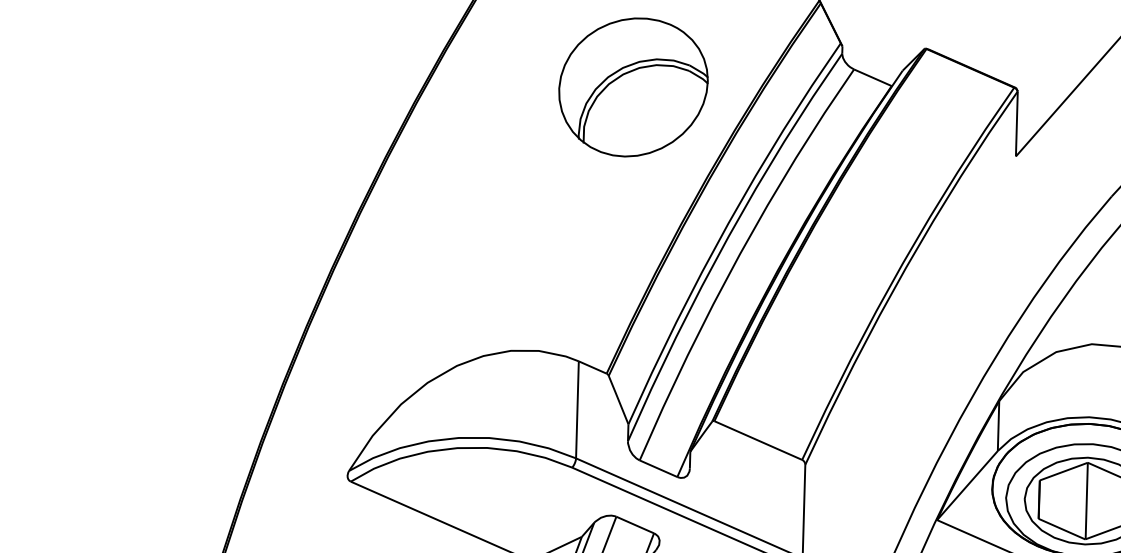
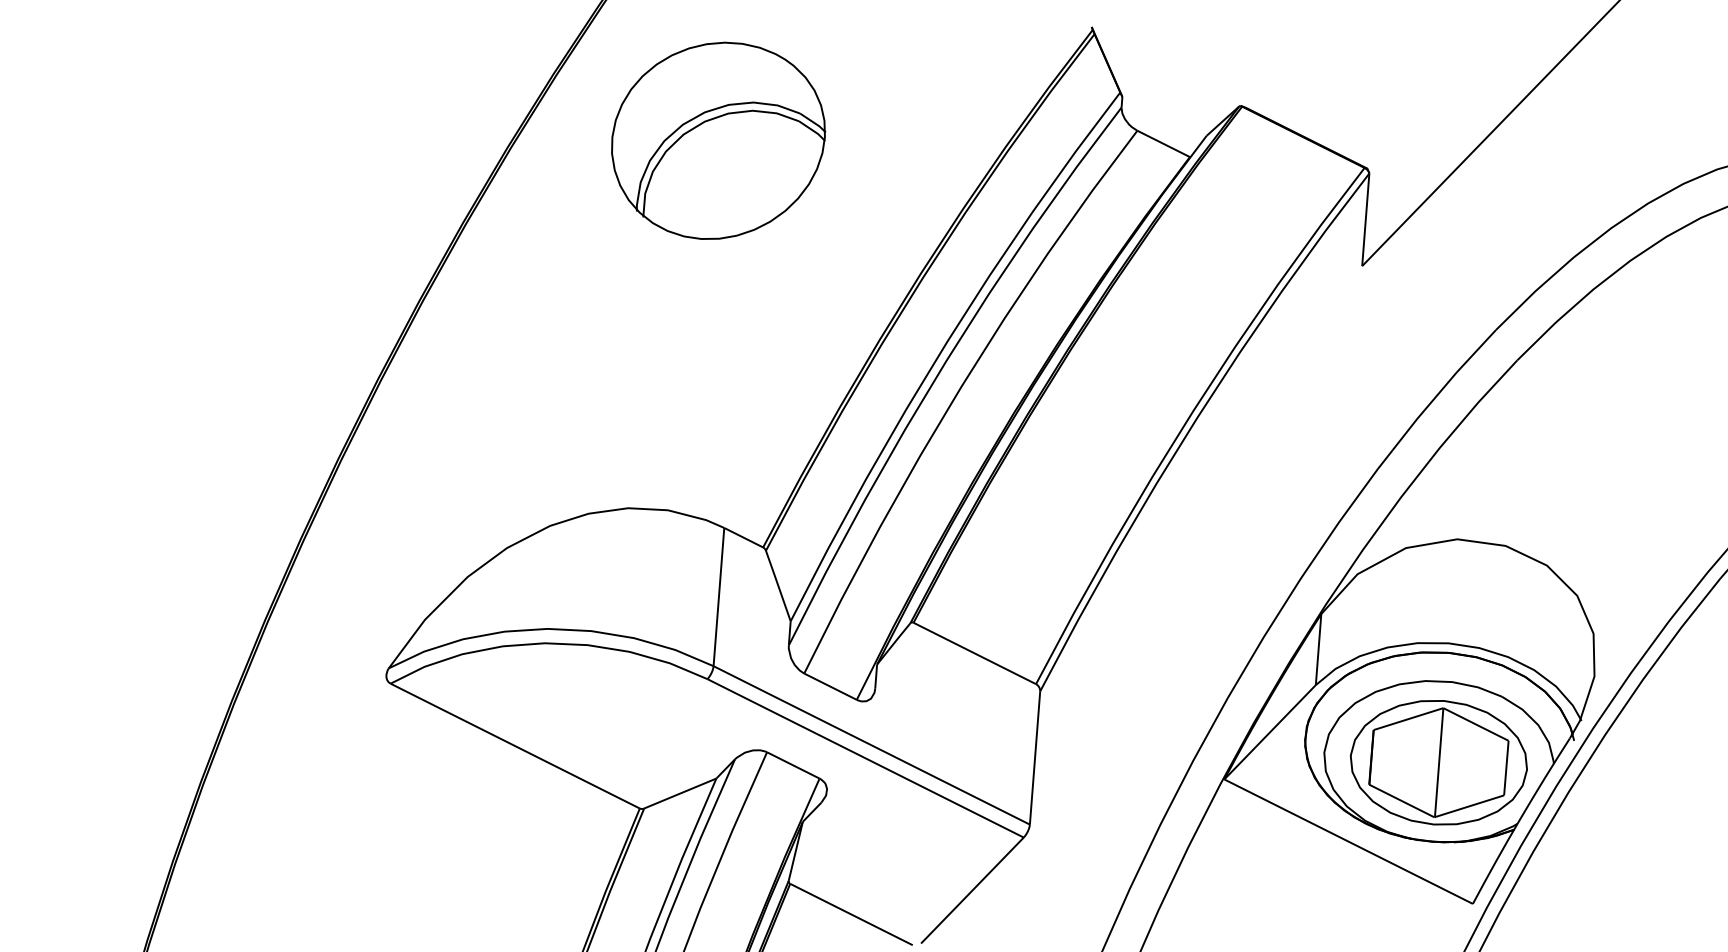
part: (633, 87) -> (718, 140), moved

